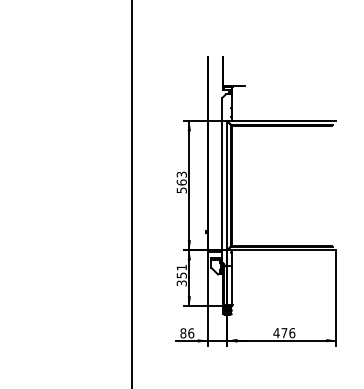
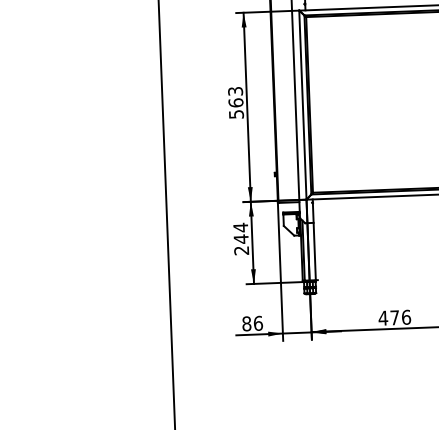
text: (181, 275) -> (240, 239), 351 -> 244

